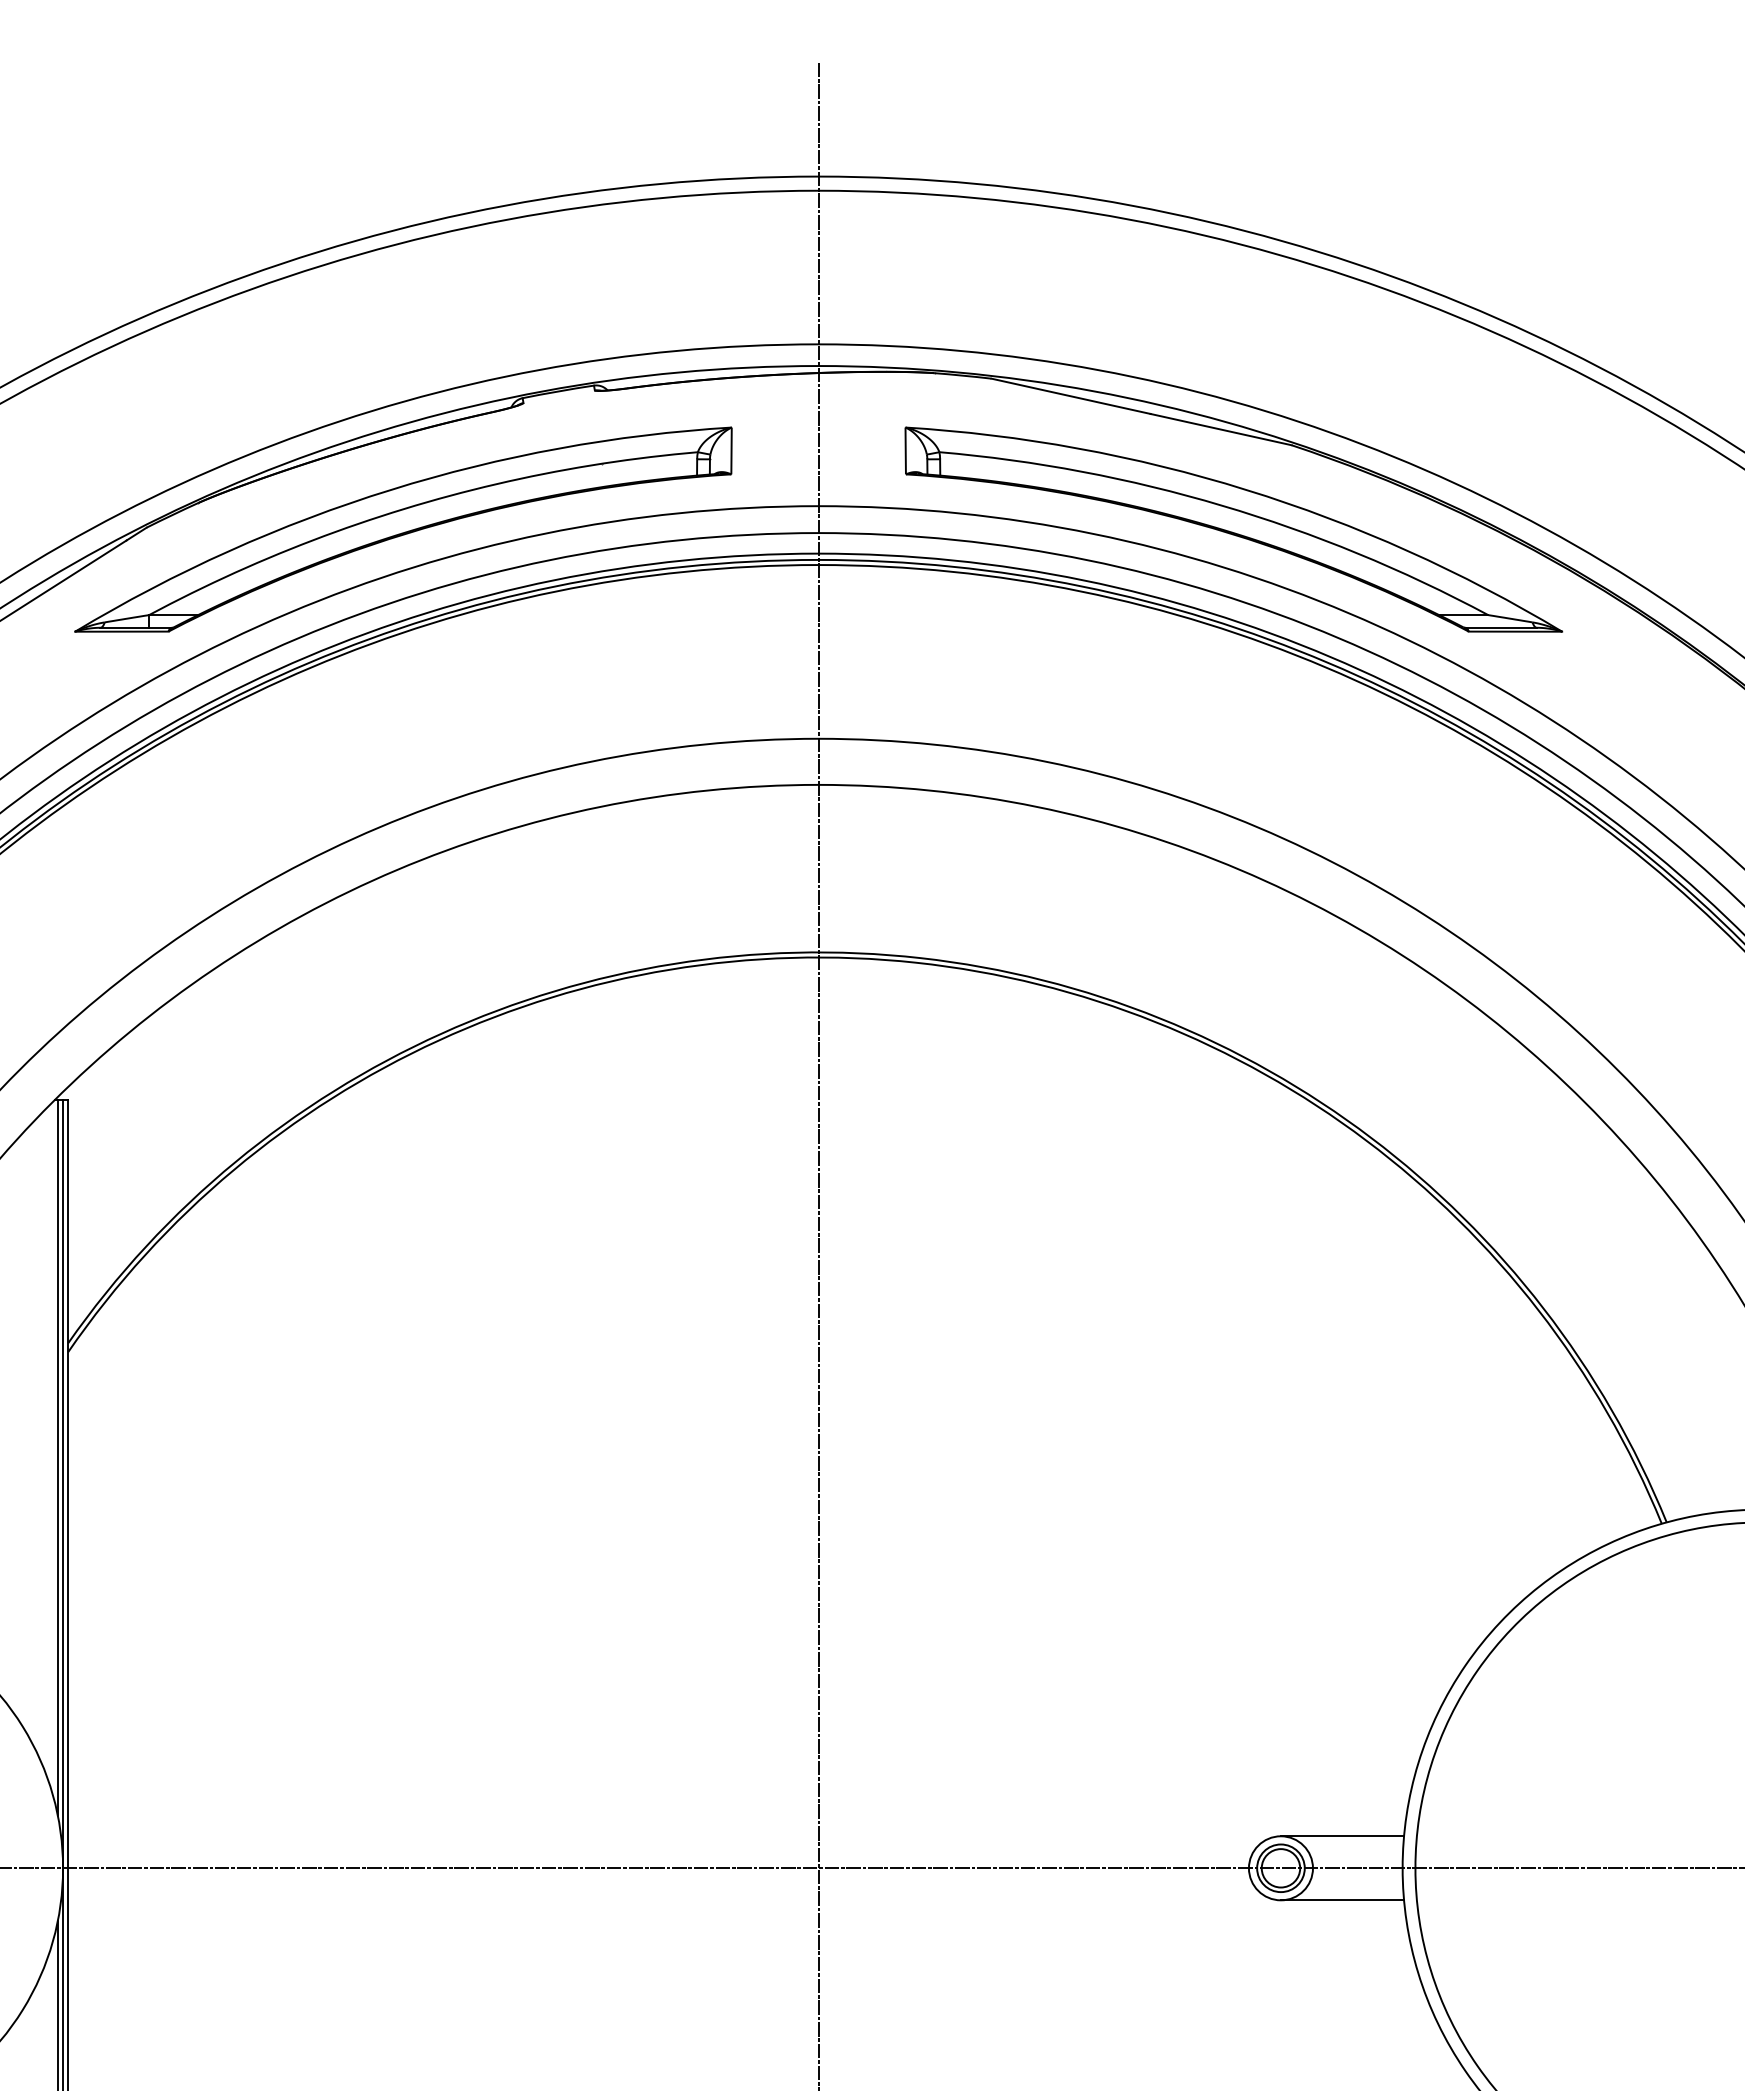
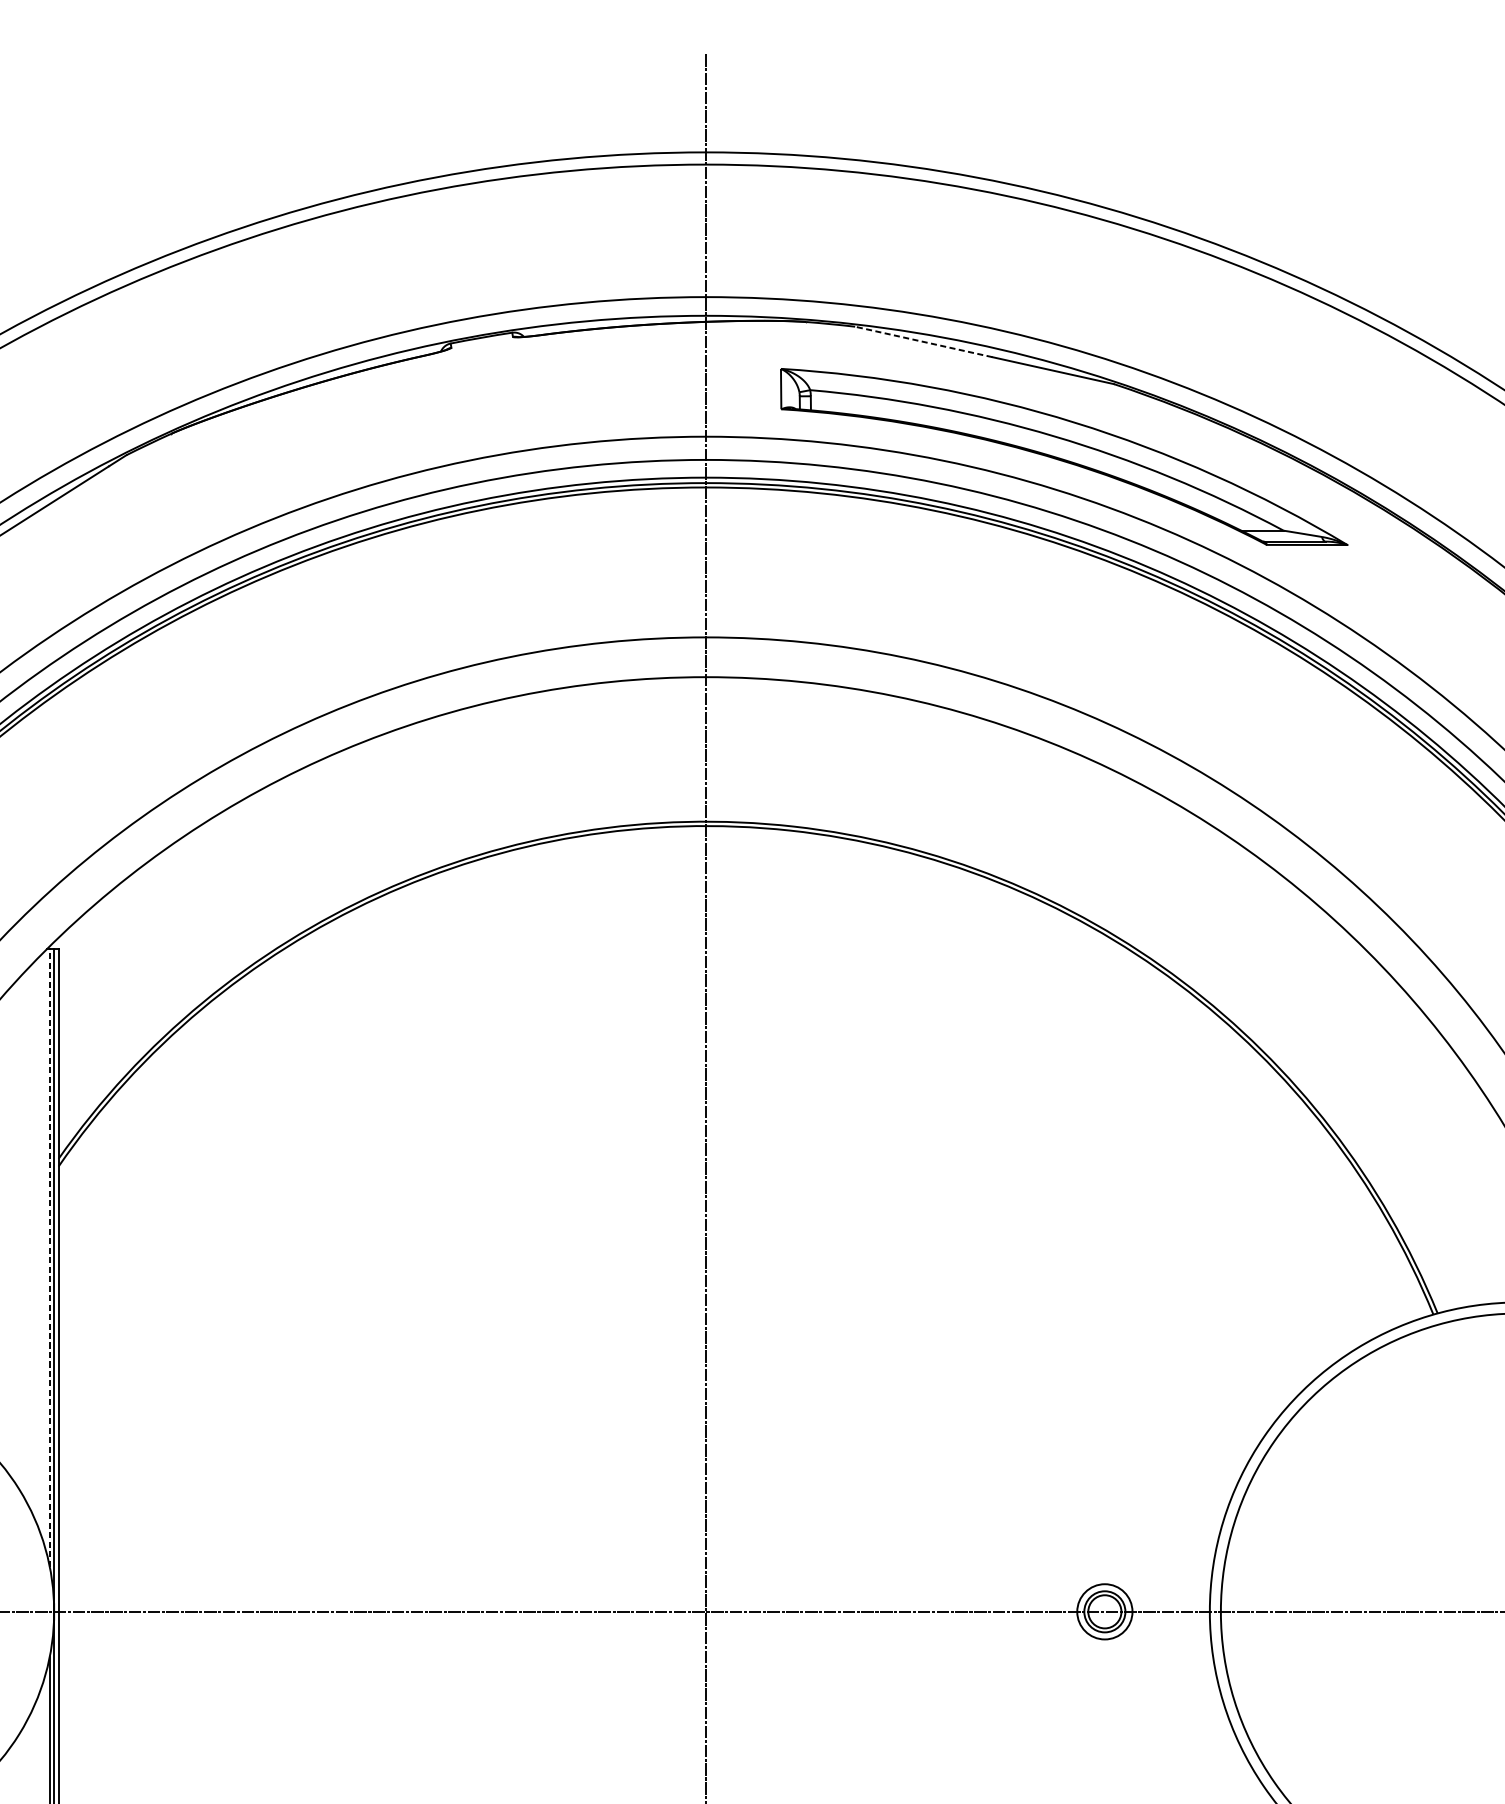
line: (1071, 396) -> (924, 342), solid -> dashed
part: (403, 529) -> (347, 456), removed
line: (57, 1457) -> (49, 1257), solid -> dashed
line: (1342, 1836) -> (1157, 1584), removed
line: (1342, 1900) -> (1157, 1639), removed

